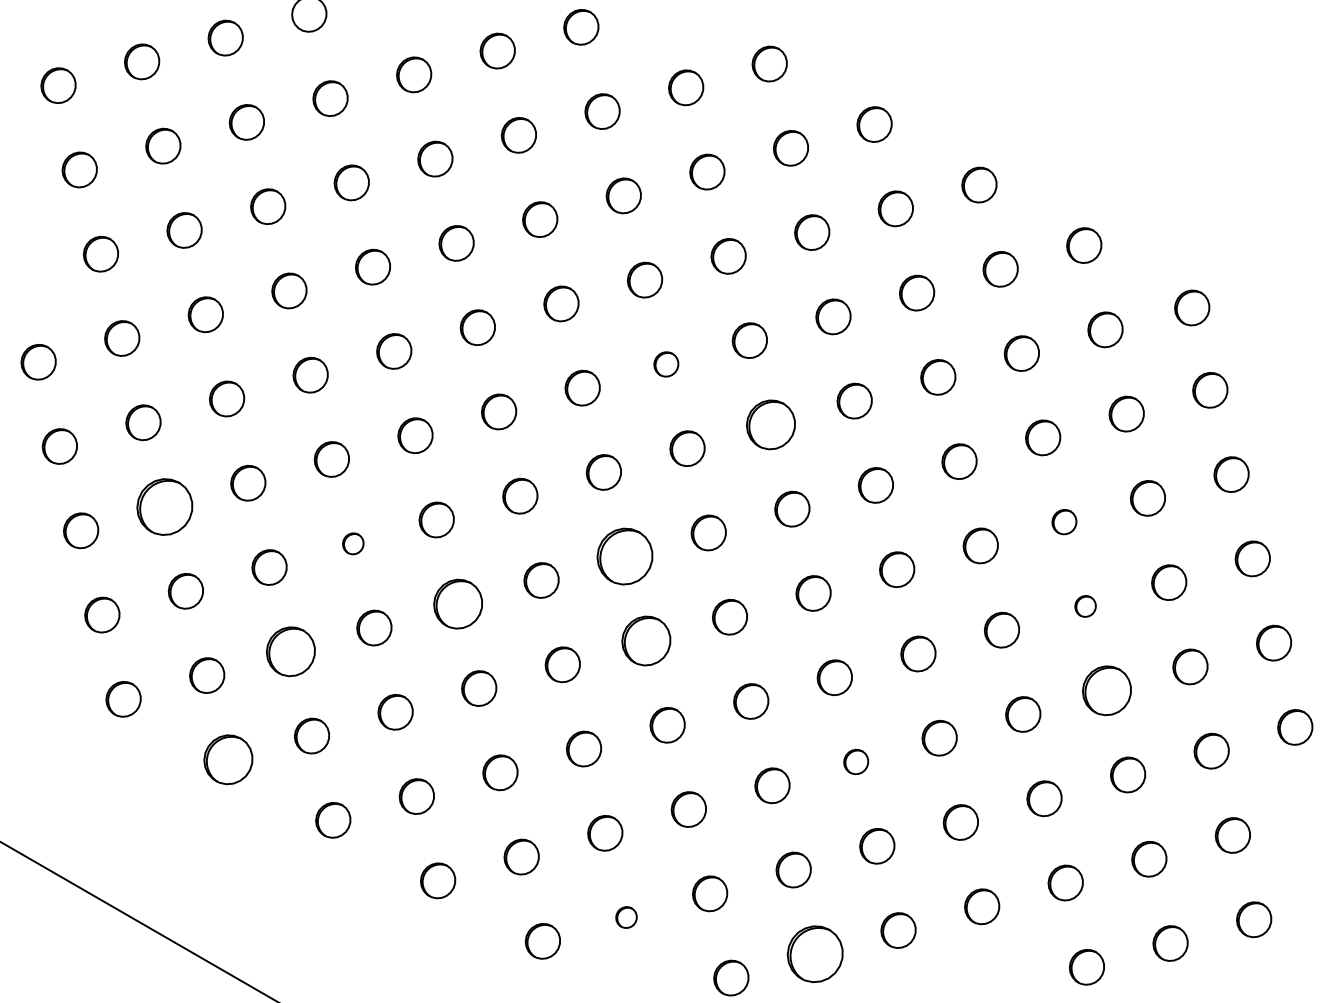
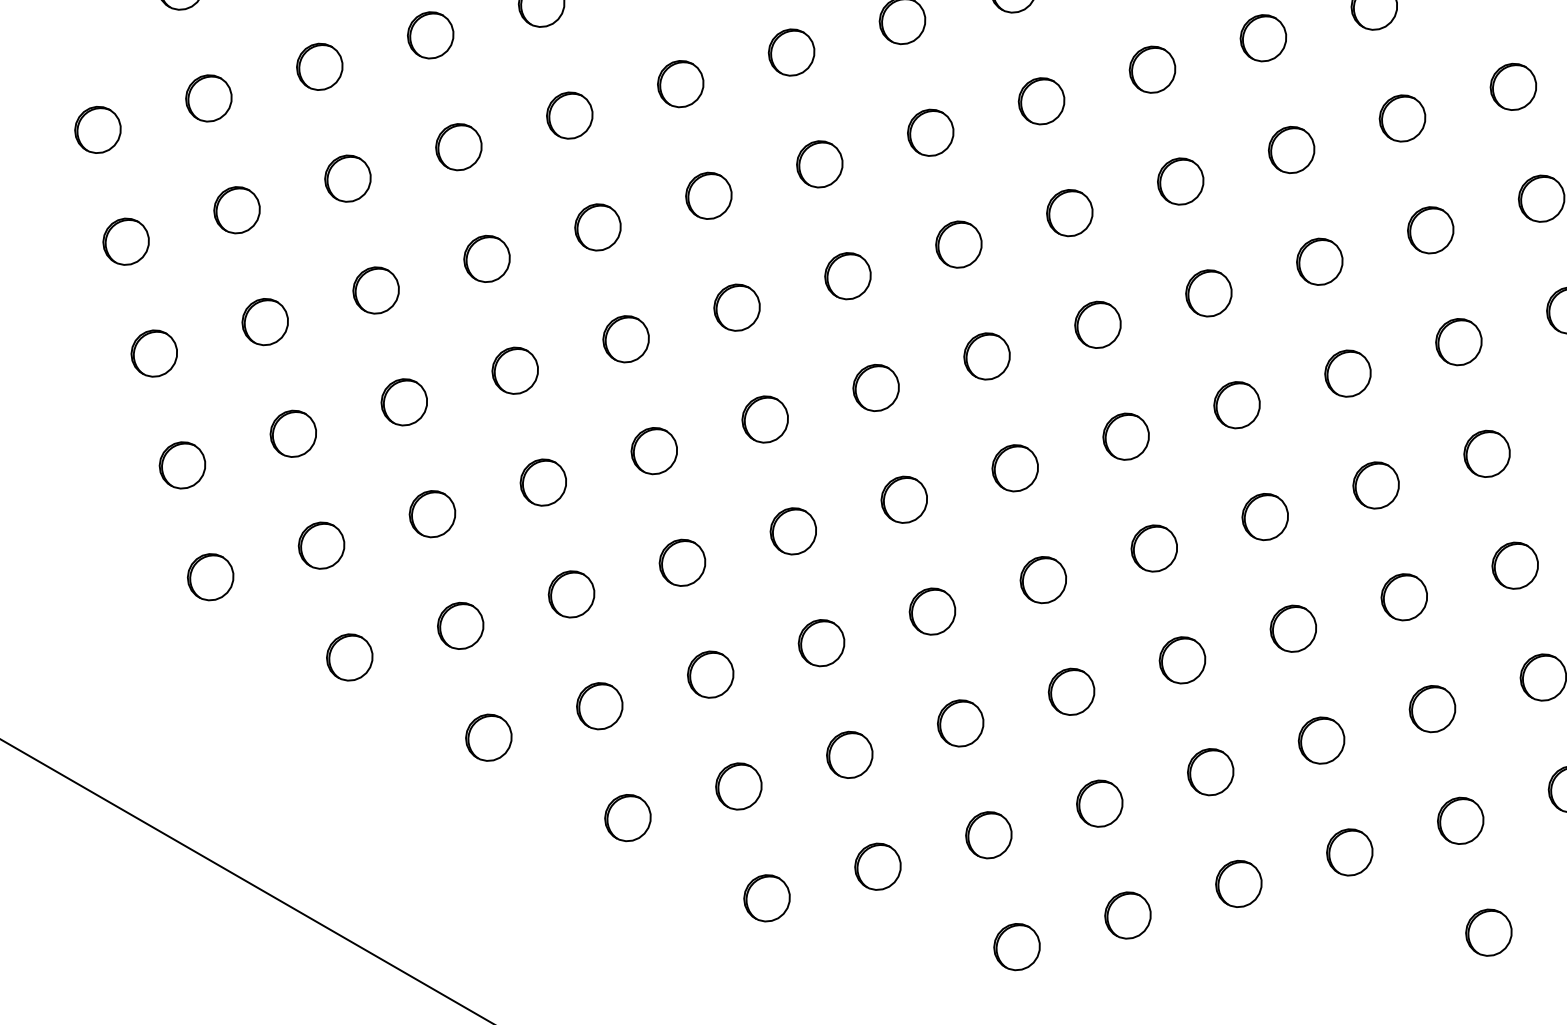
part: (666, 364) -> (930, 132), size x1.43
part: (771, 424) -> (1070, 212), size x0.71
part: (164, 506) -> (264, 321), size x0.62
part: (1064, 521) -> (1459, 341), size x1.43
part: (353, 543) -> (515, 370), size x1.67
part: (625, 556) -> (876, 387), size x0.62
part: (457, 604) -> (653, 451), size x0.71
part: (1085, 606) -> (1486, 454), size x1.67
part: (646, 640) -> (904, 499), size x0.71
part: (290, 651) -> (432, 513), size x0.71
part: (1106, 690) -> (1514, 565), size x0.71
part: (228, 759) -> (349, 657), size x0.71
part: (856, 761) -> (1183, 659), size x1.43
part: (626, 917) -> (877, 866), size x1.67
part: (814, 954) -> (1127, 915), size x0.62

